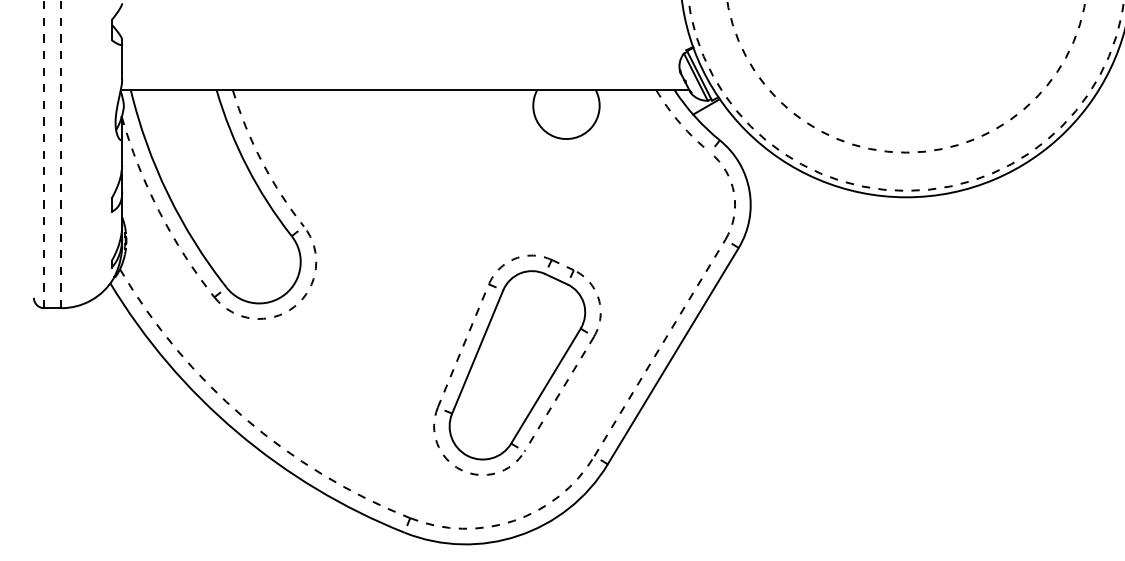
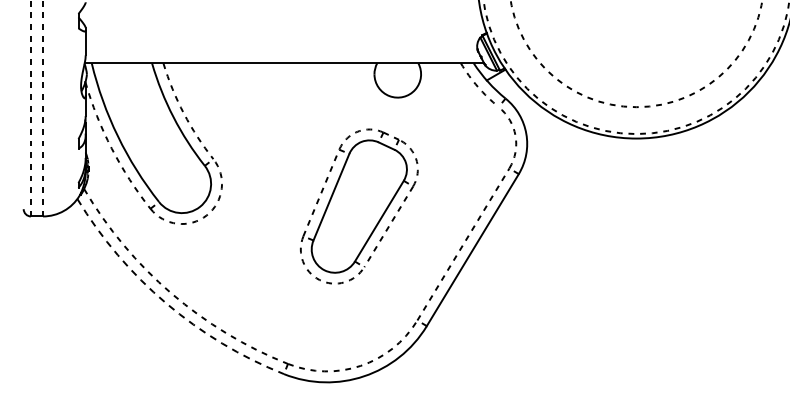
part: (516, 365) -> (358, 206), moved
arc: (237, 432) -> (166, 303), solid -> dashed

